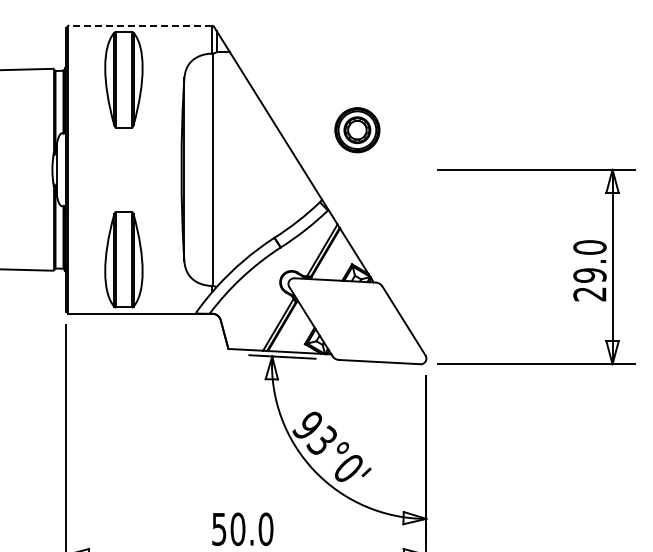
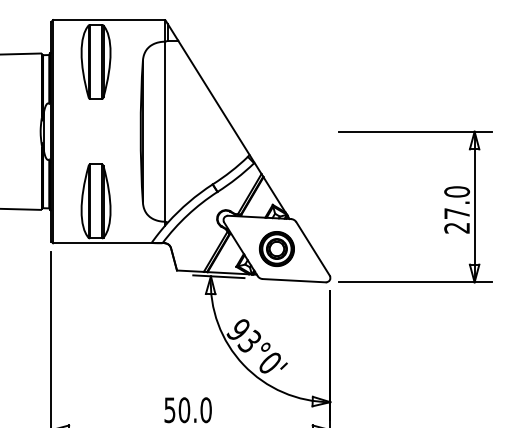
line: (140, 25) -> (108, 19), dashed -> solid
part: (357, 130) -> (277, 249), moved
text: (589, 275) -> (456, 213), 29.0 -> 27.0

